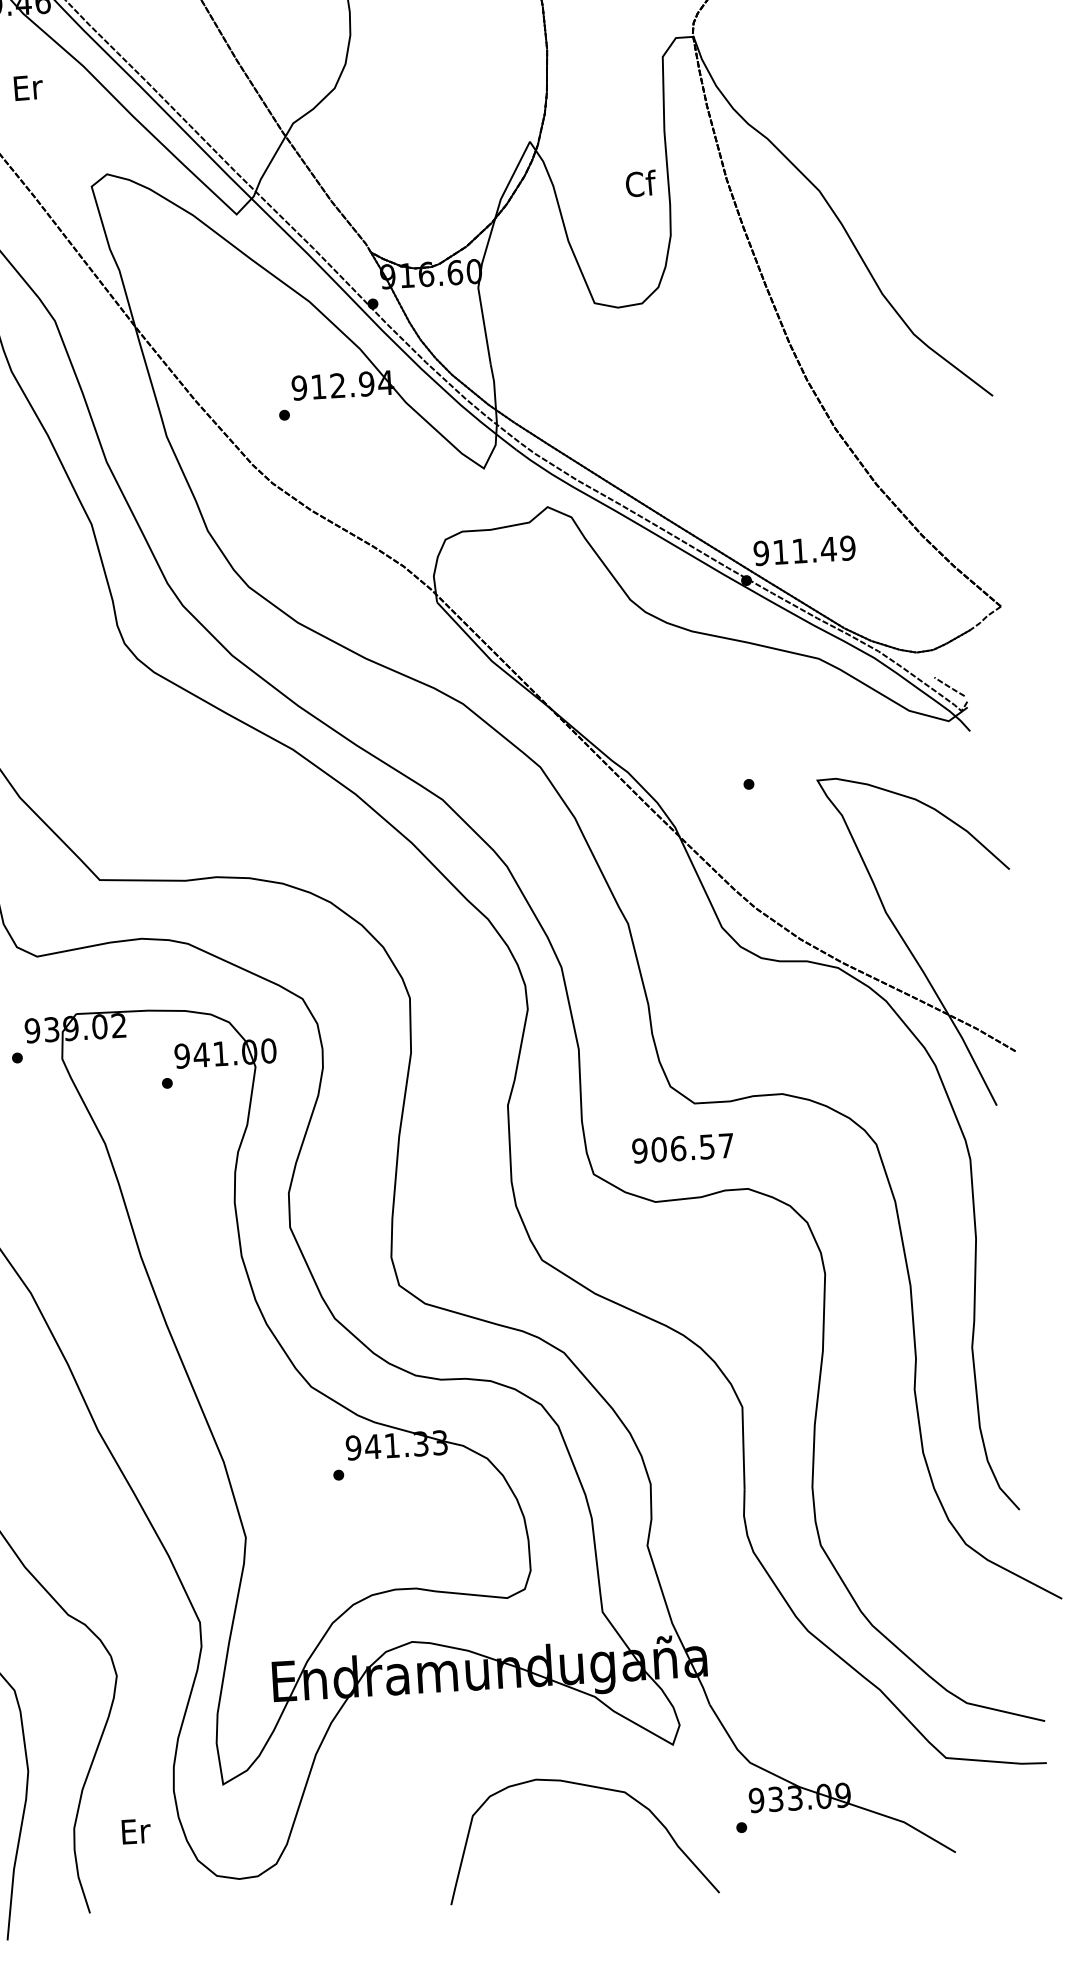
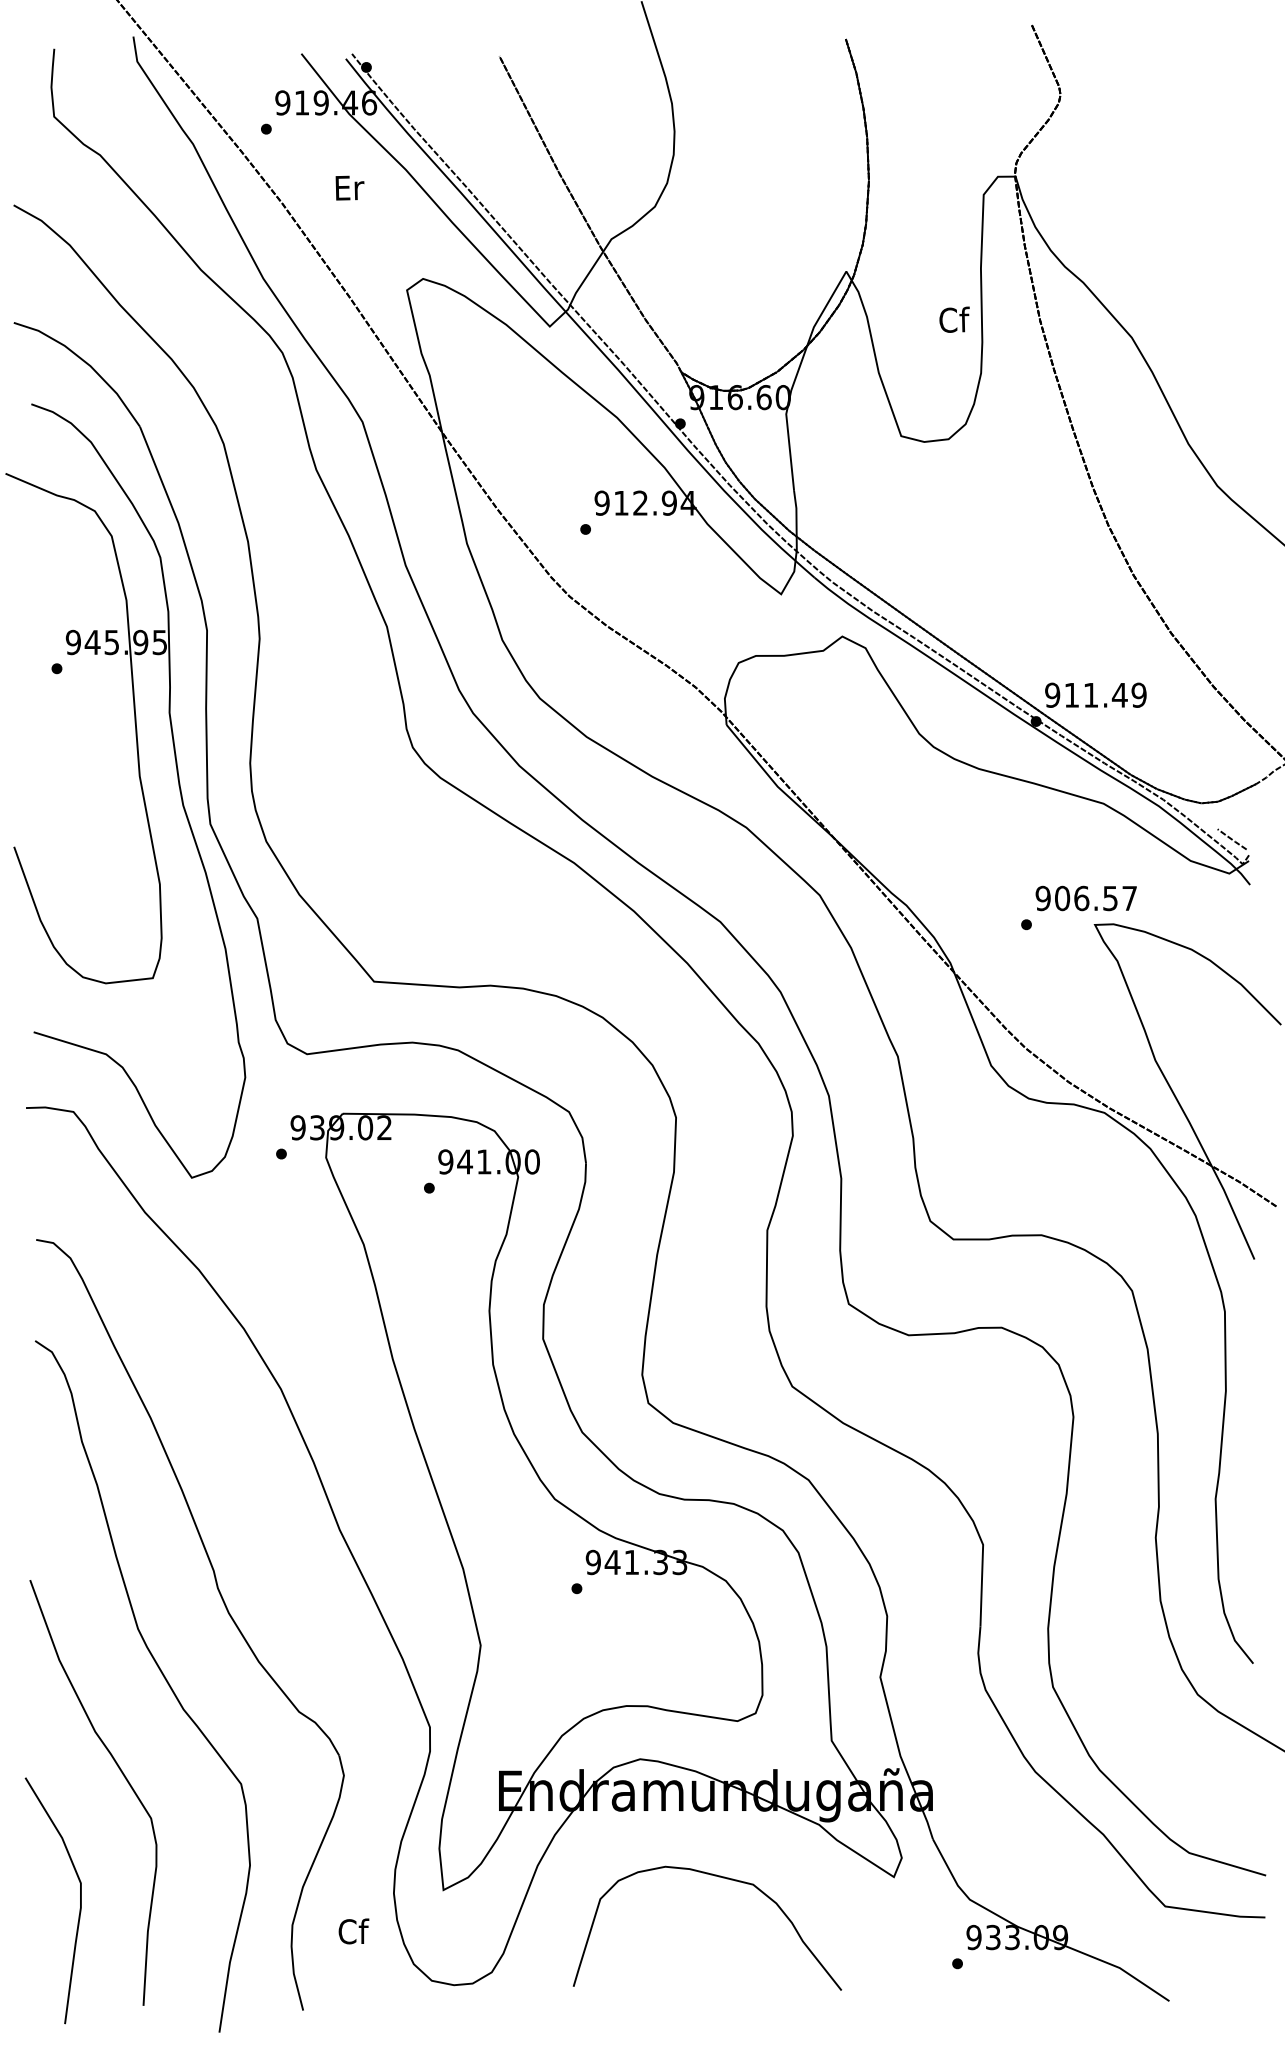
text: (682, 1148) -> (1085, 898), moved
curve: (589, 1787) -> (718, 1877), moved
text: (135, 1831) -> (353, 1931), Er -> Cf

